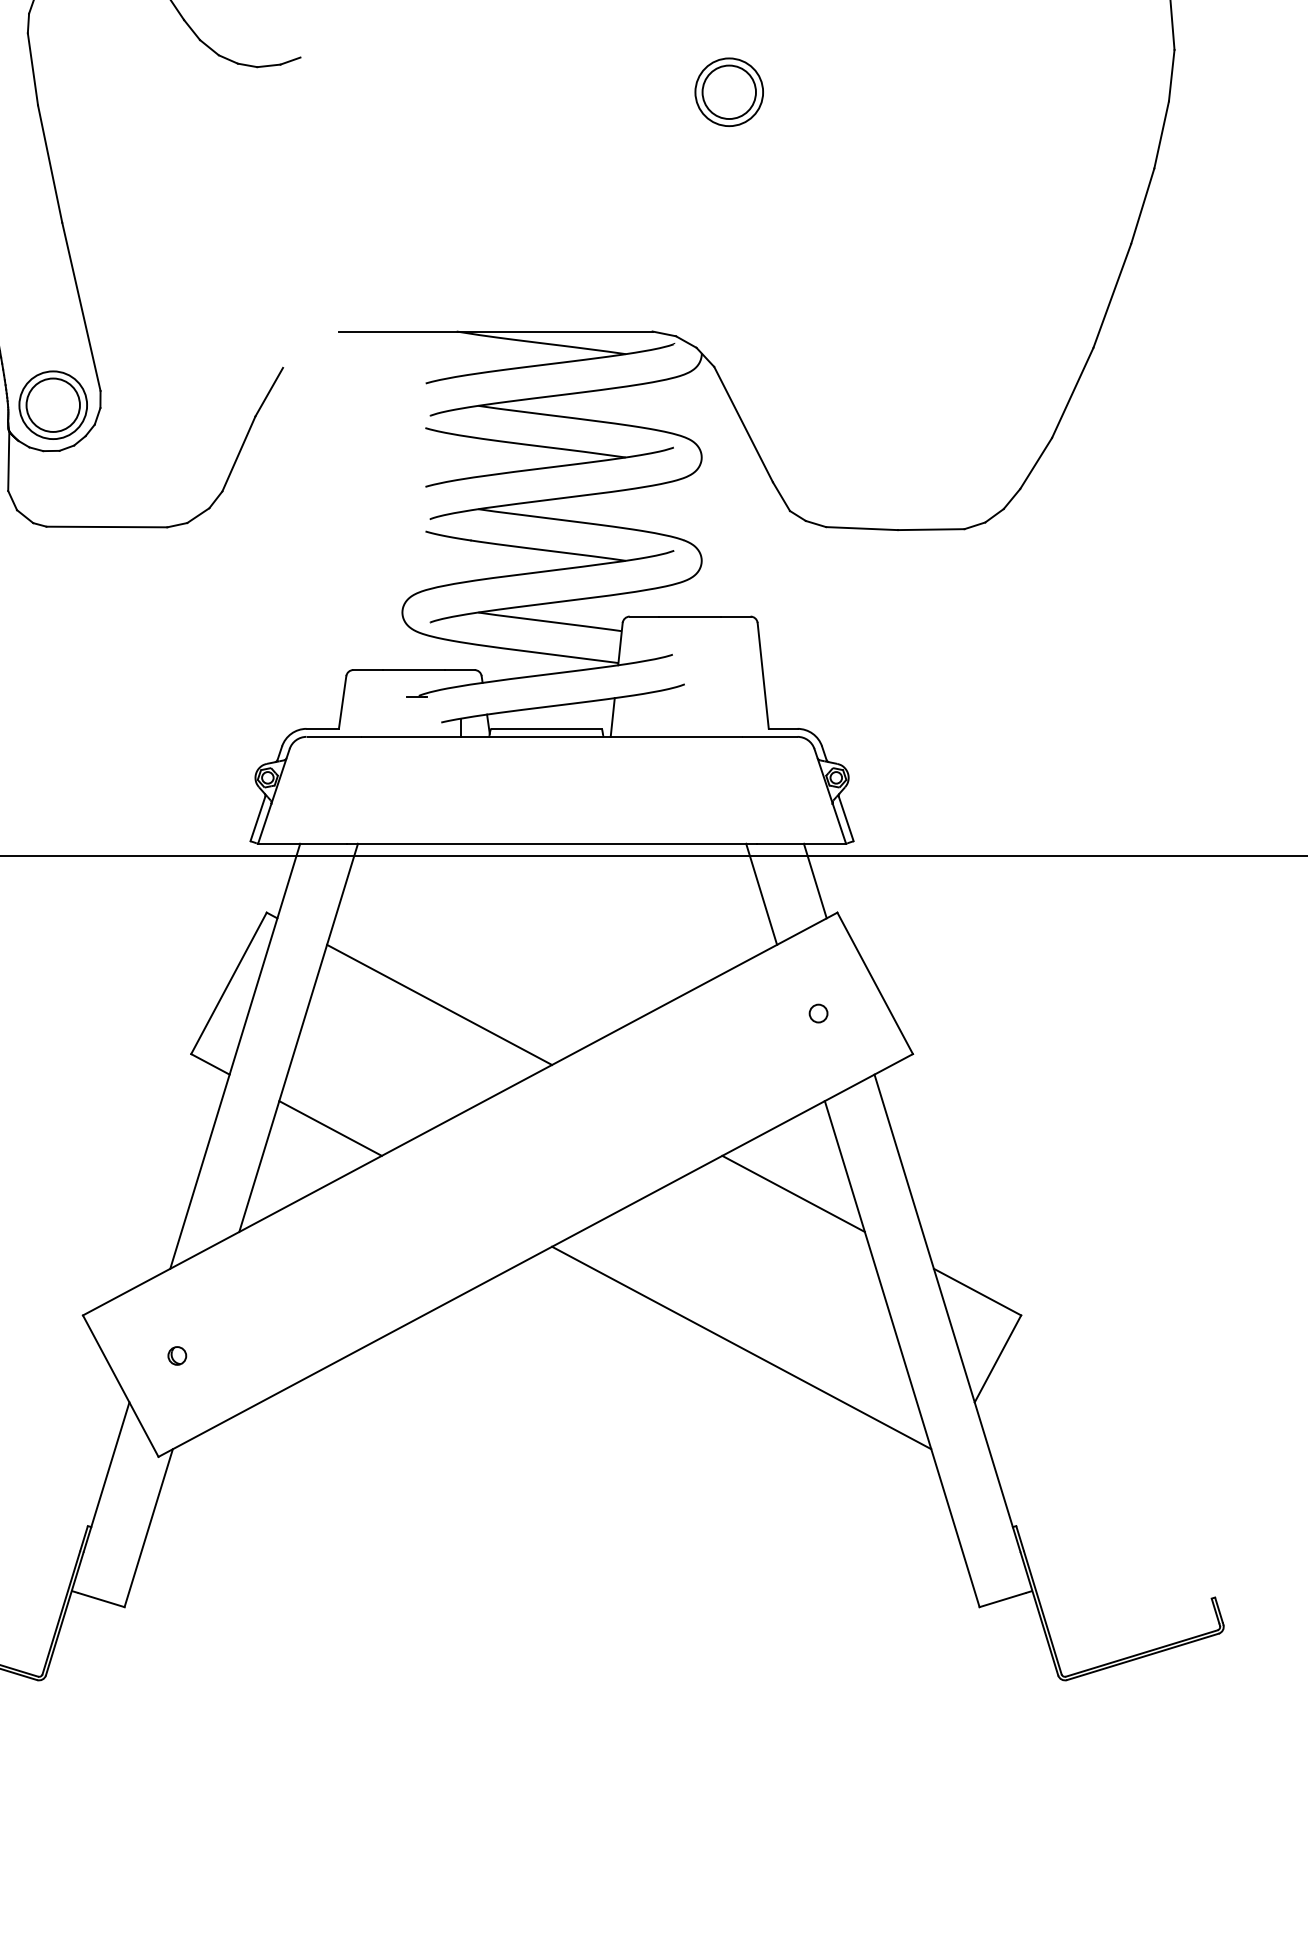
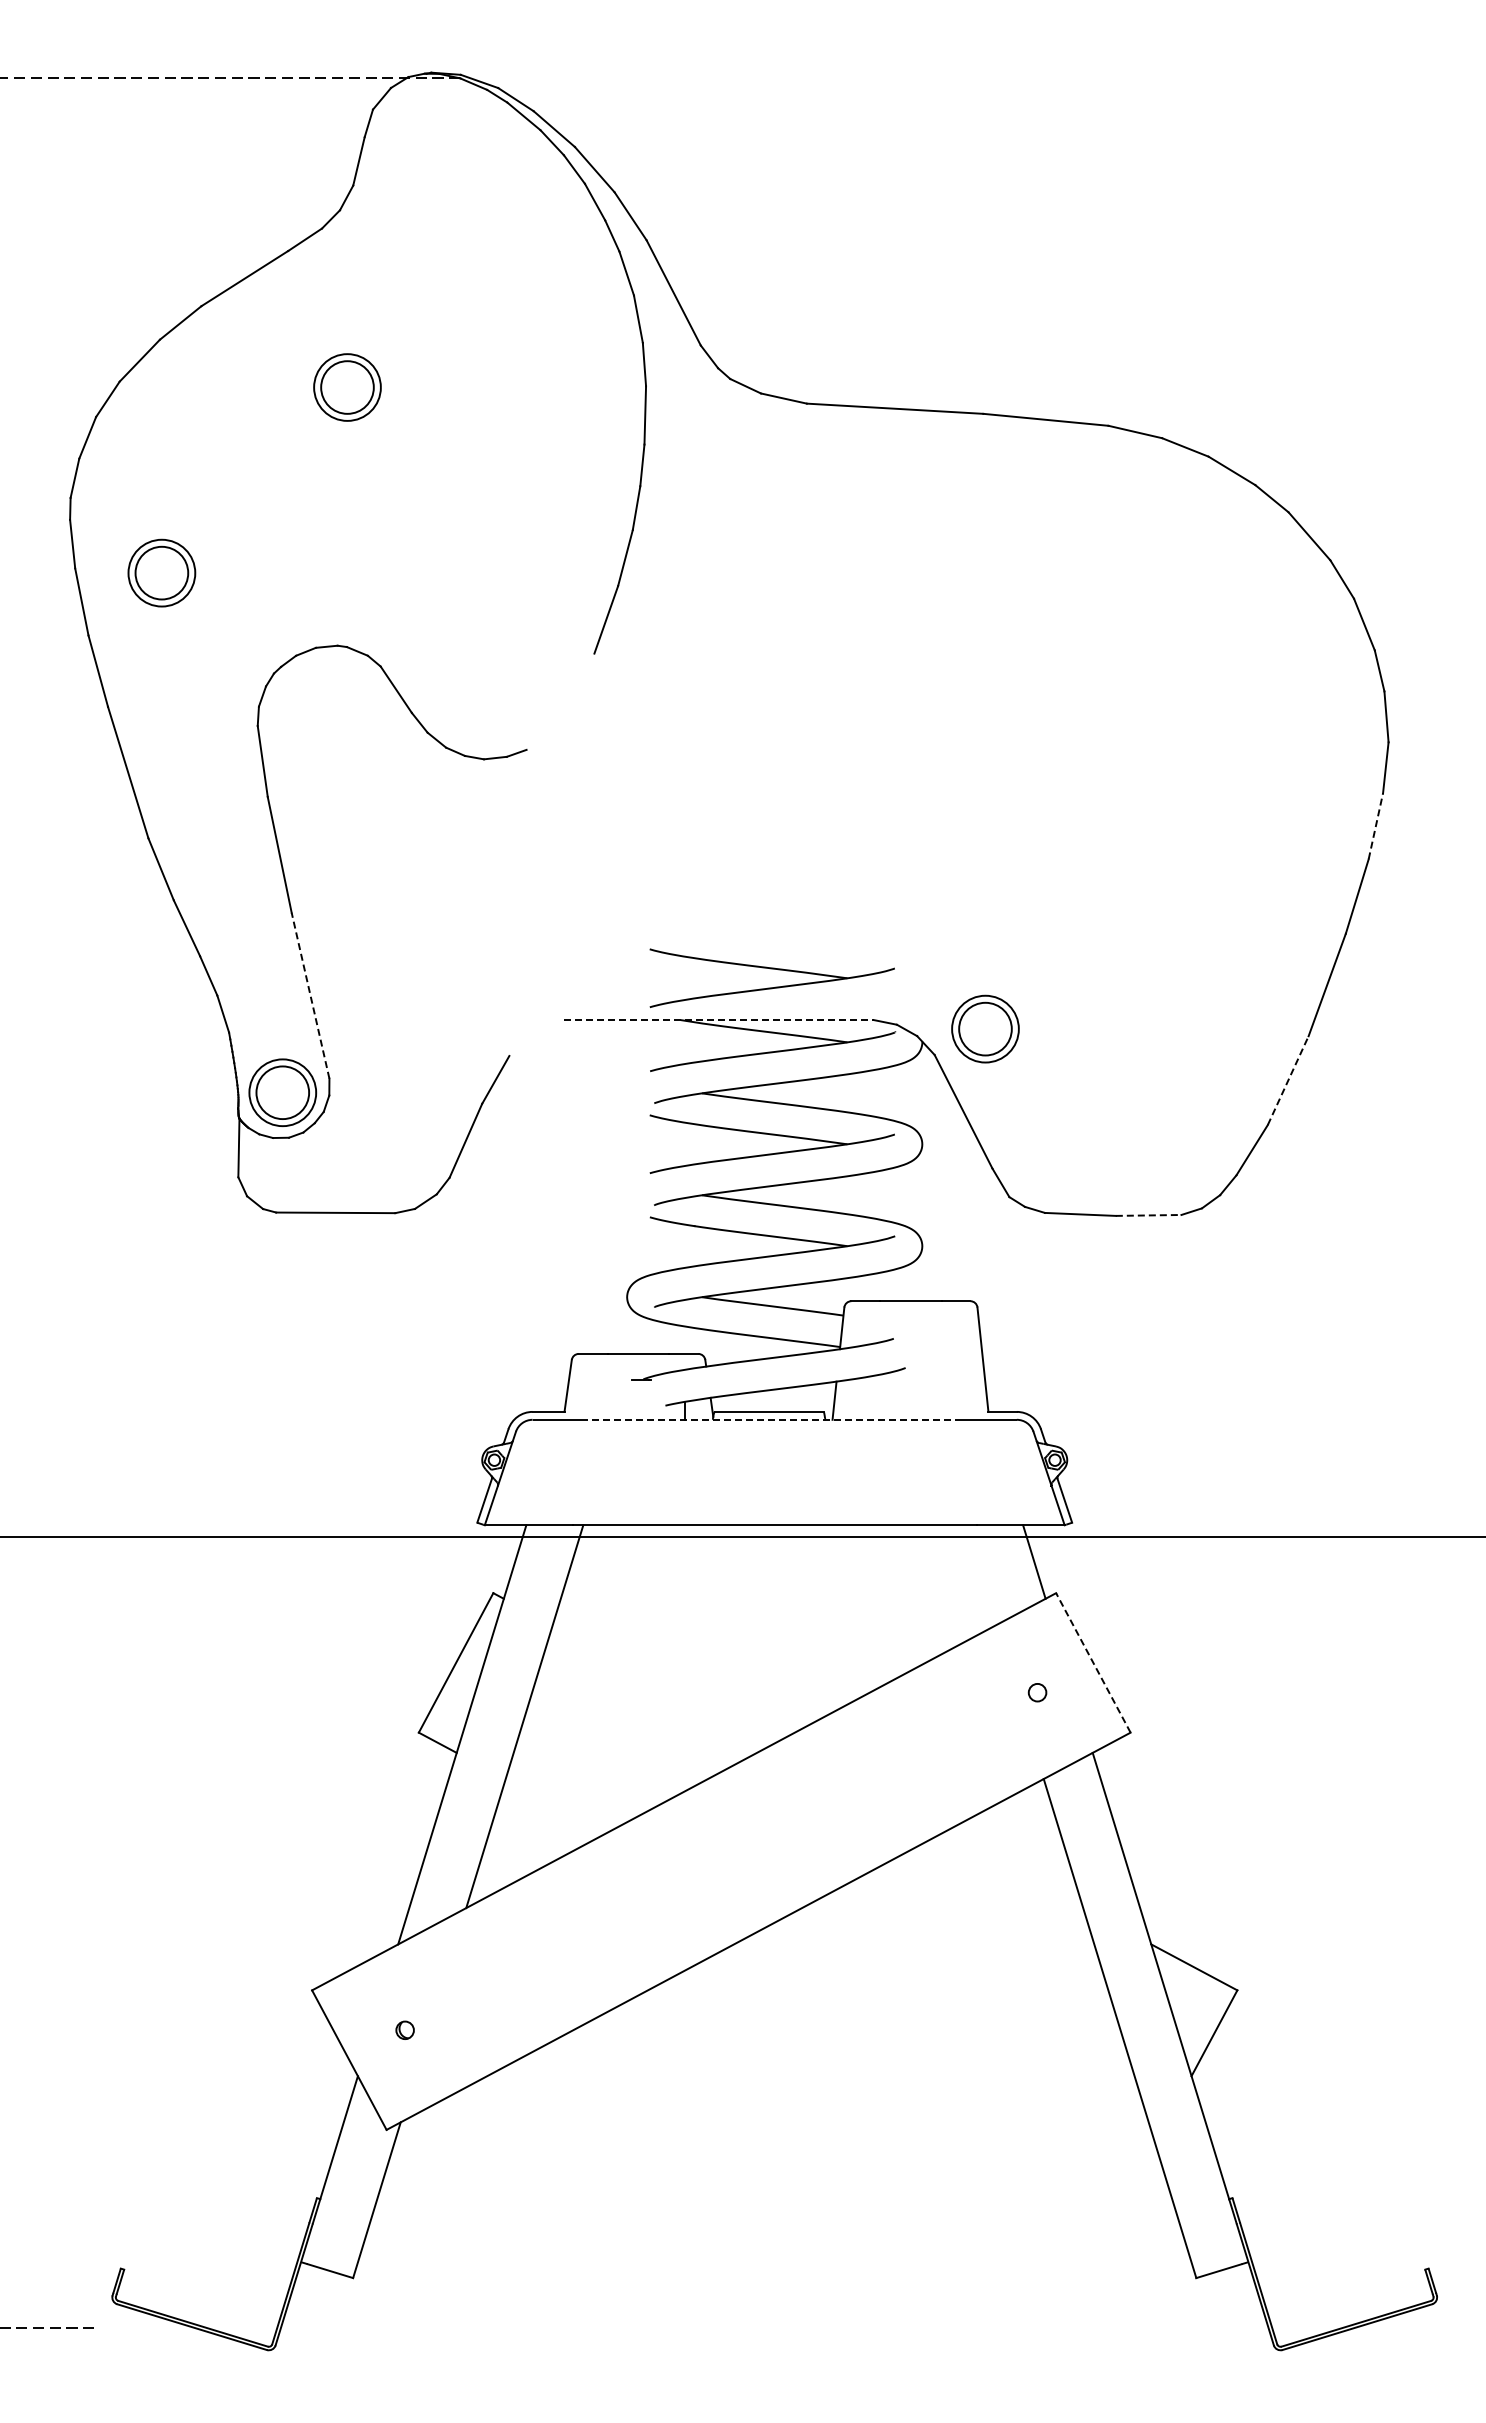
part: (729, 91) -> (985, 1028), moved
line: (1161, 135) -> (1375, 826), solid -> dashed
part: (548, 280) -> (771, 969), added
line: (81, 306) -> (310, 995), solid -> dashed
line: (496, 331) -> (719, 1020), solid -> dashed
line: (1073, 392) -> (1288, 1080), solid -> dashed
line: (931, 529) -> (1148, 1215), solid -> dashed
line: (551, 736) -> (774, 1419), solid -> dashed
line: (761, 893) -> (981, 1574), removed
line: (875, 982) -> (1093, 1662), solid -> dashed
line: (439, 1004) -> (663, 1683), removed
line: (329, 1128) -> (555, 1806), removed
line: (793, 1193) -> (1012, 1870), removed
line: (741, 1347) -> (961, 2022), removed

